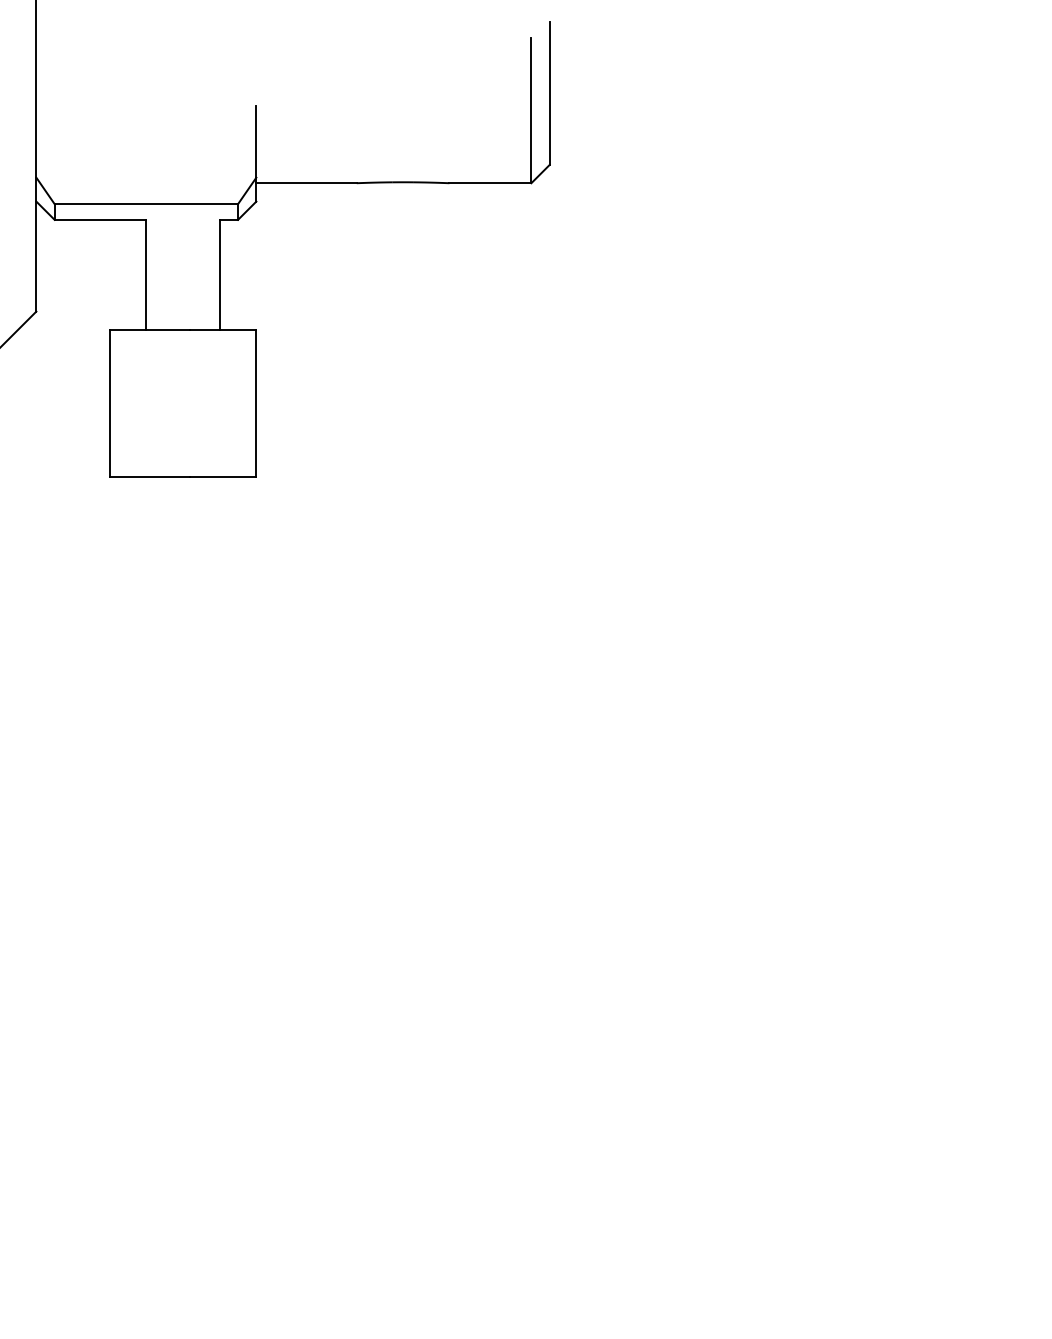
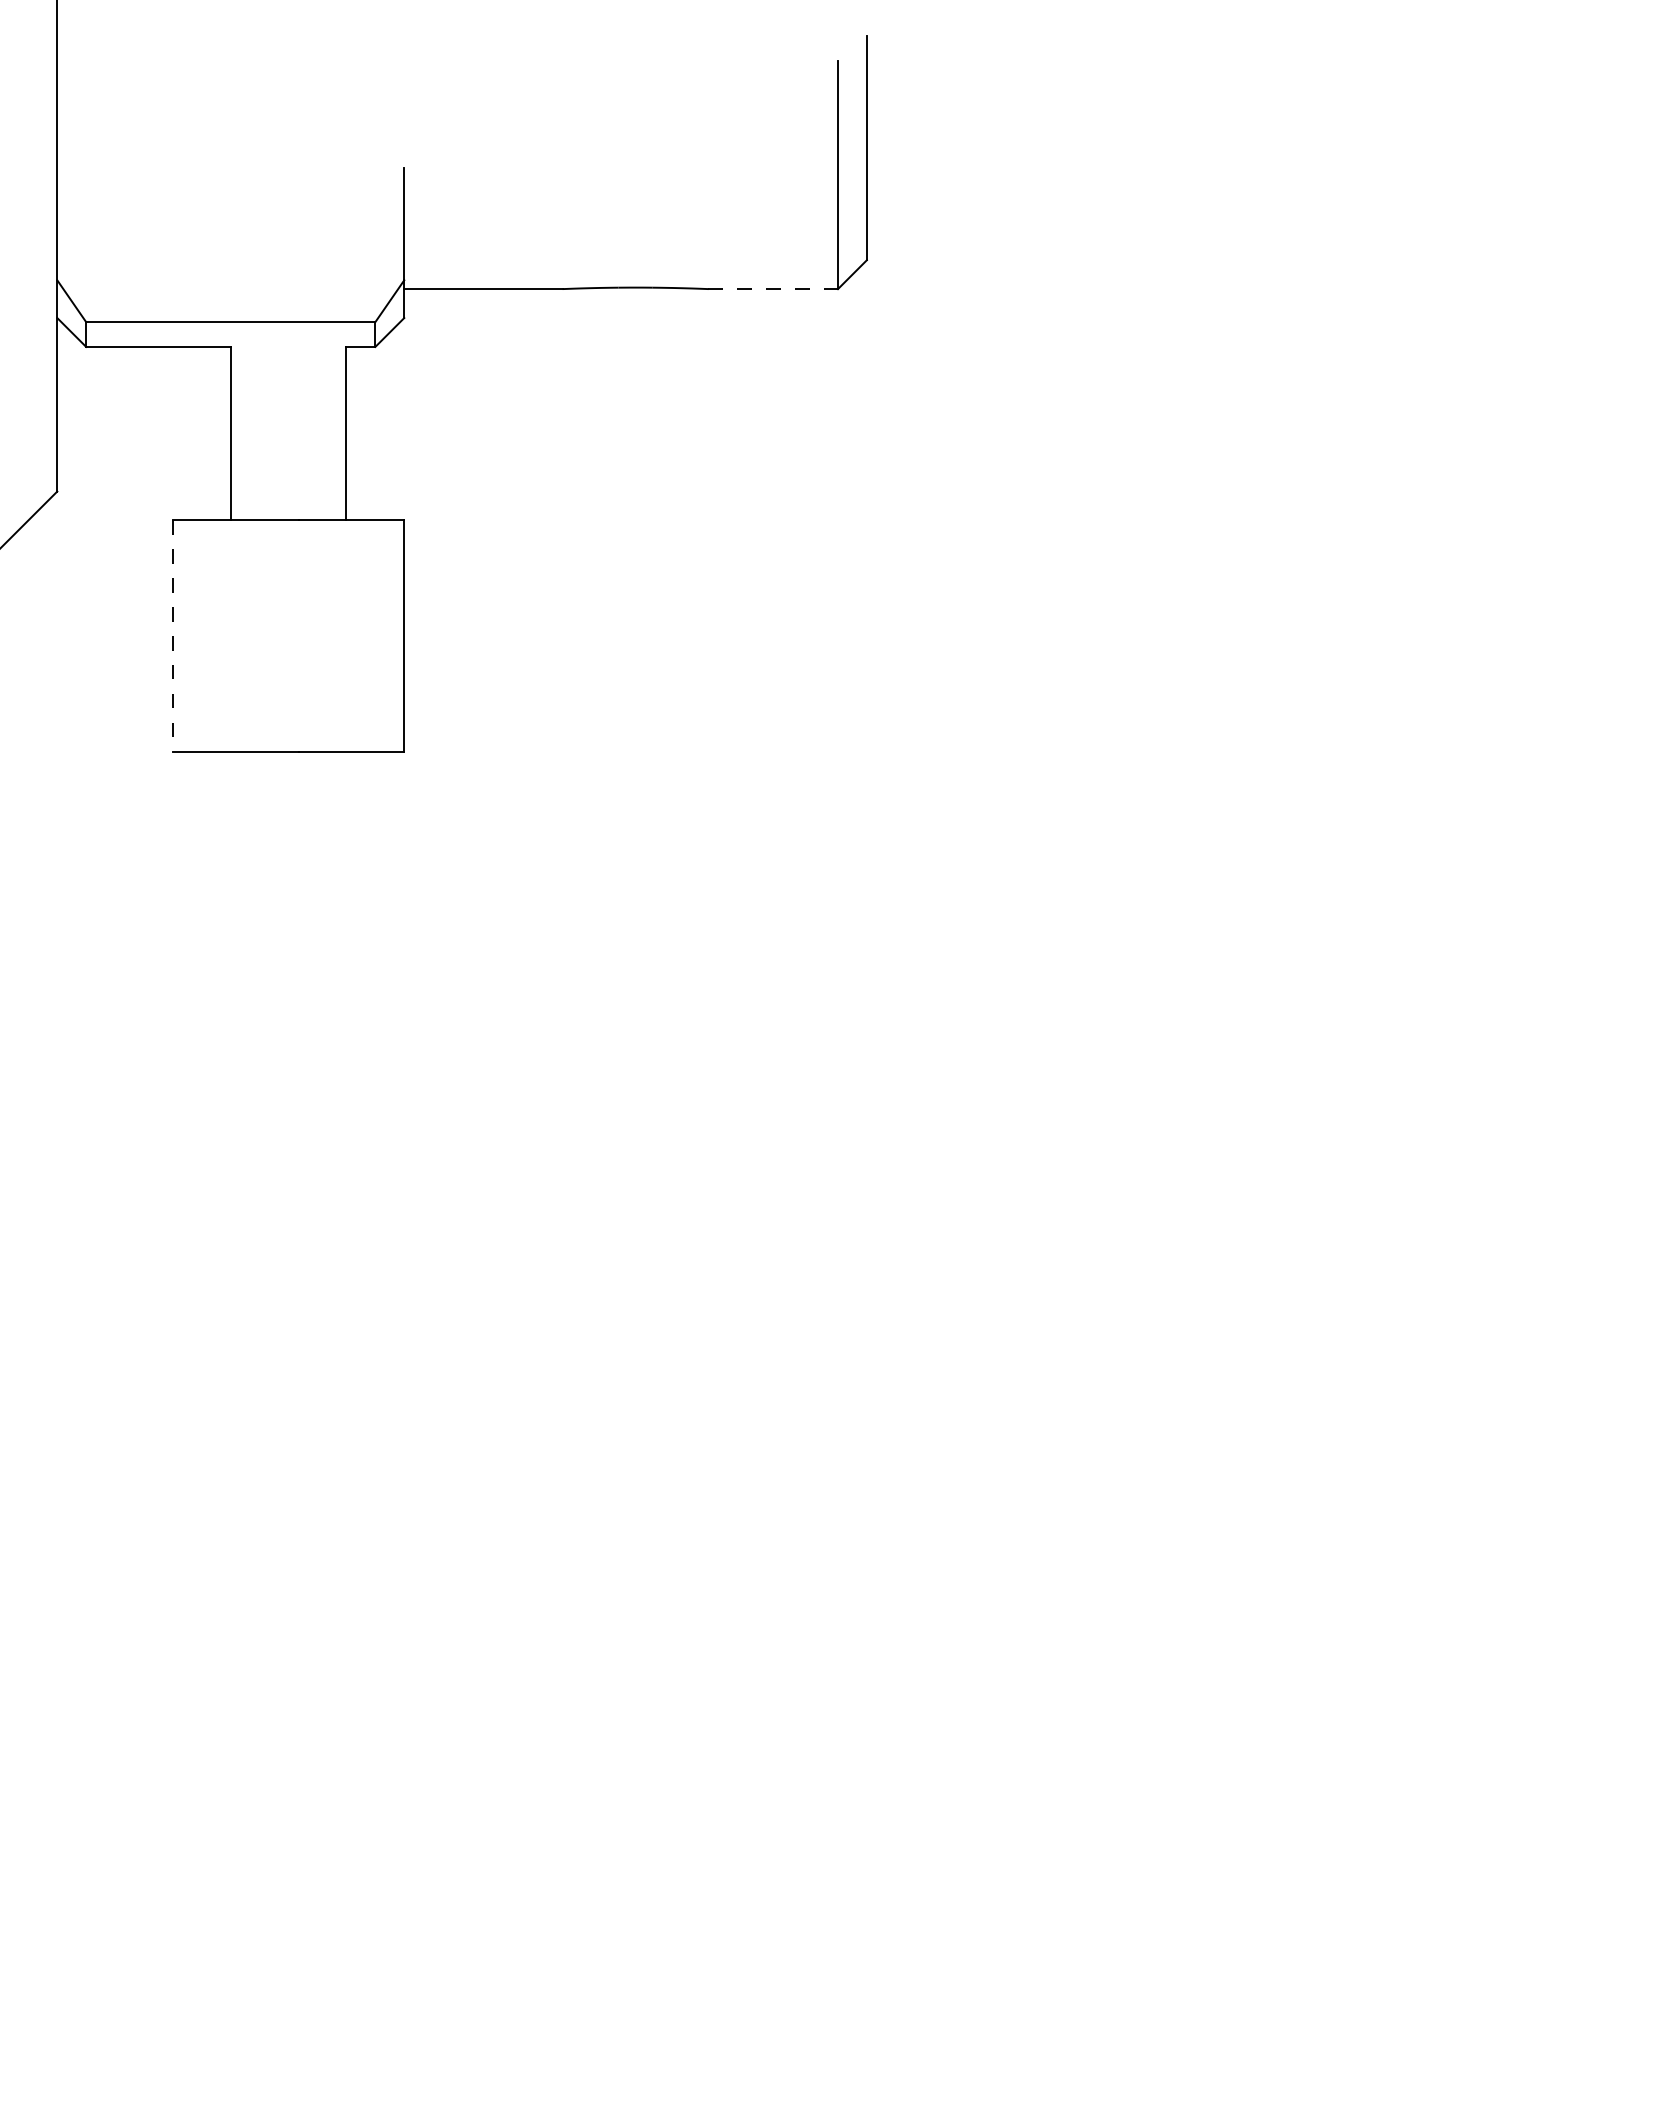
line: (490, 183) -> (773, 289), solid -> dashed
line: (109, 403) -> (172, 636), solid -> dashed

